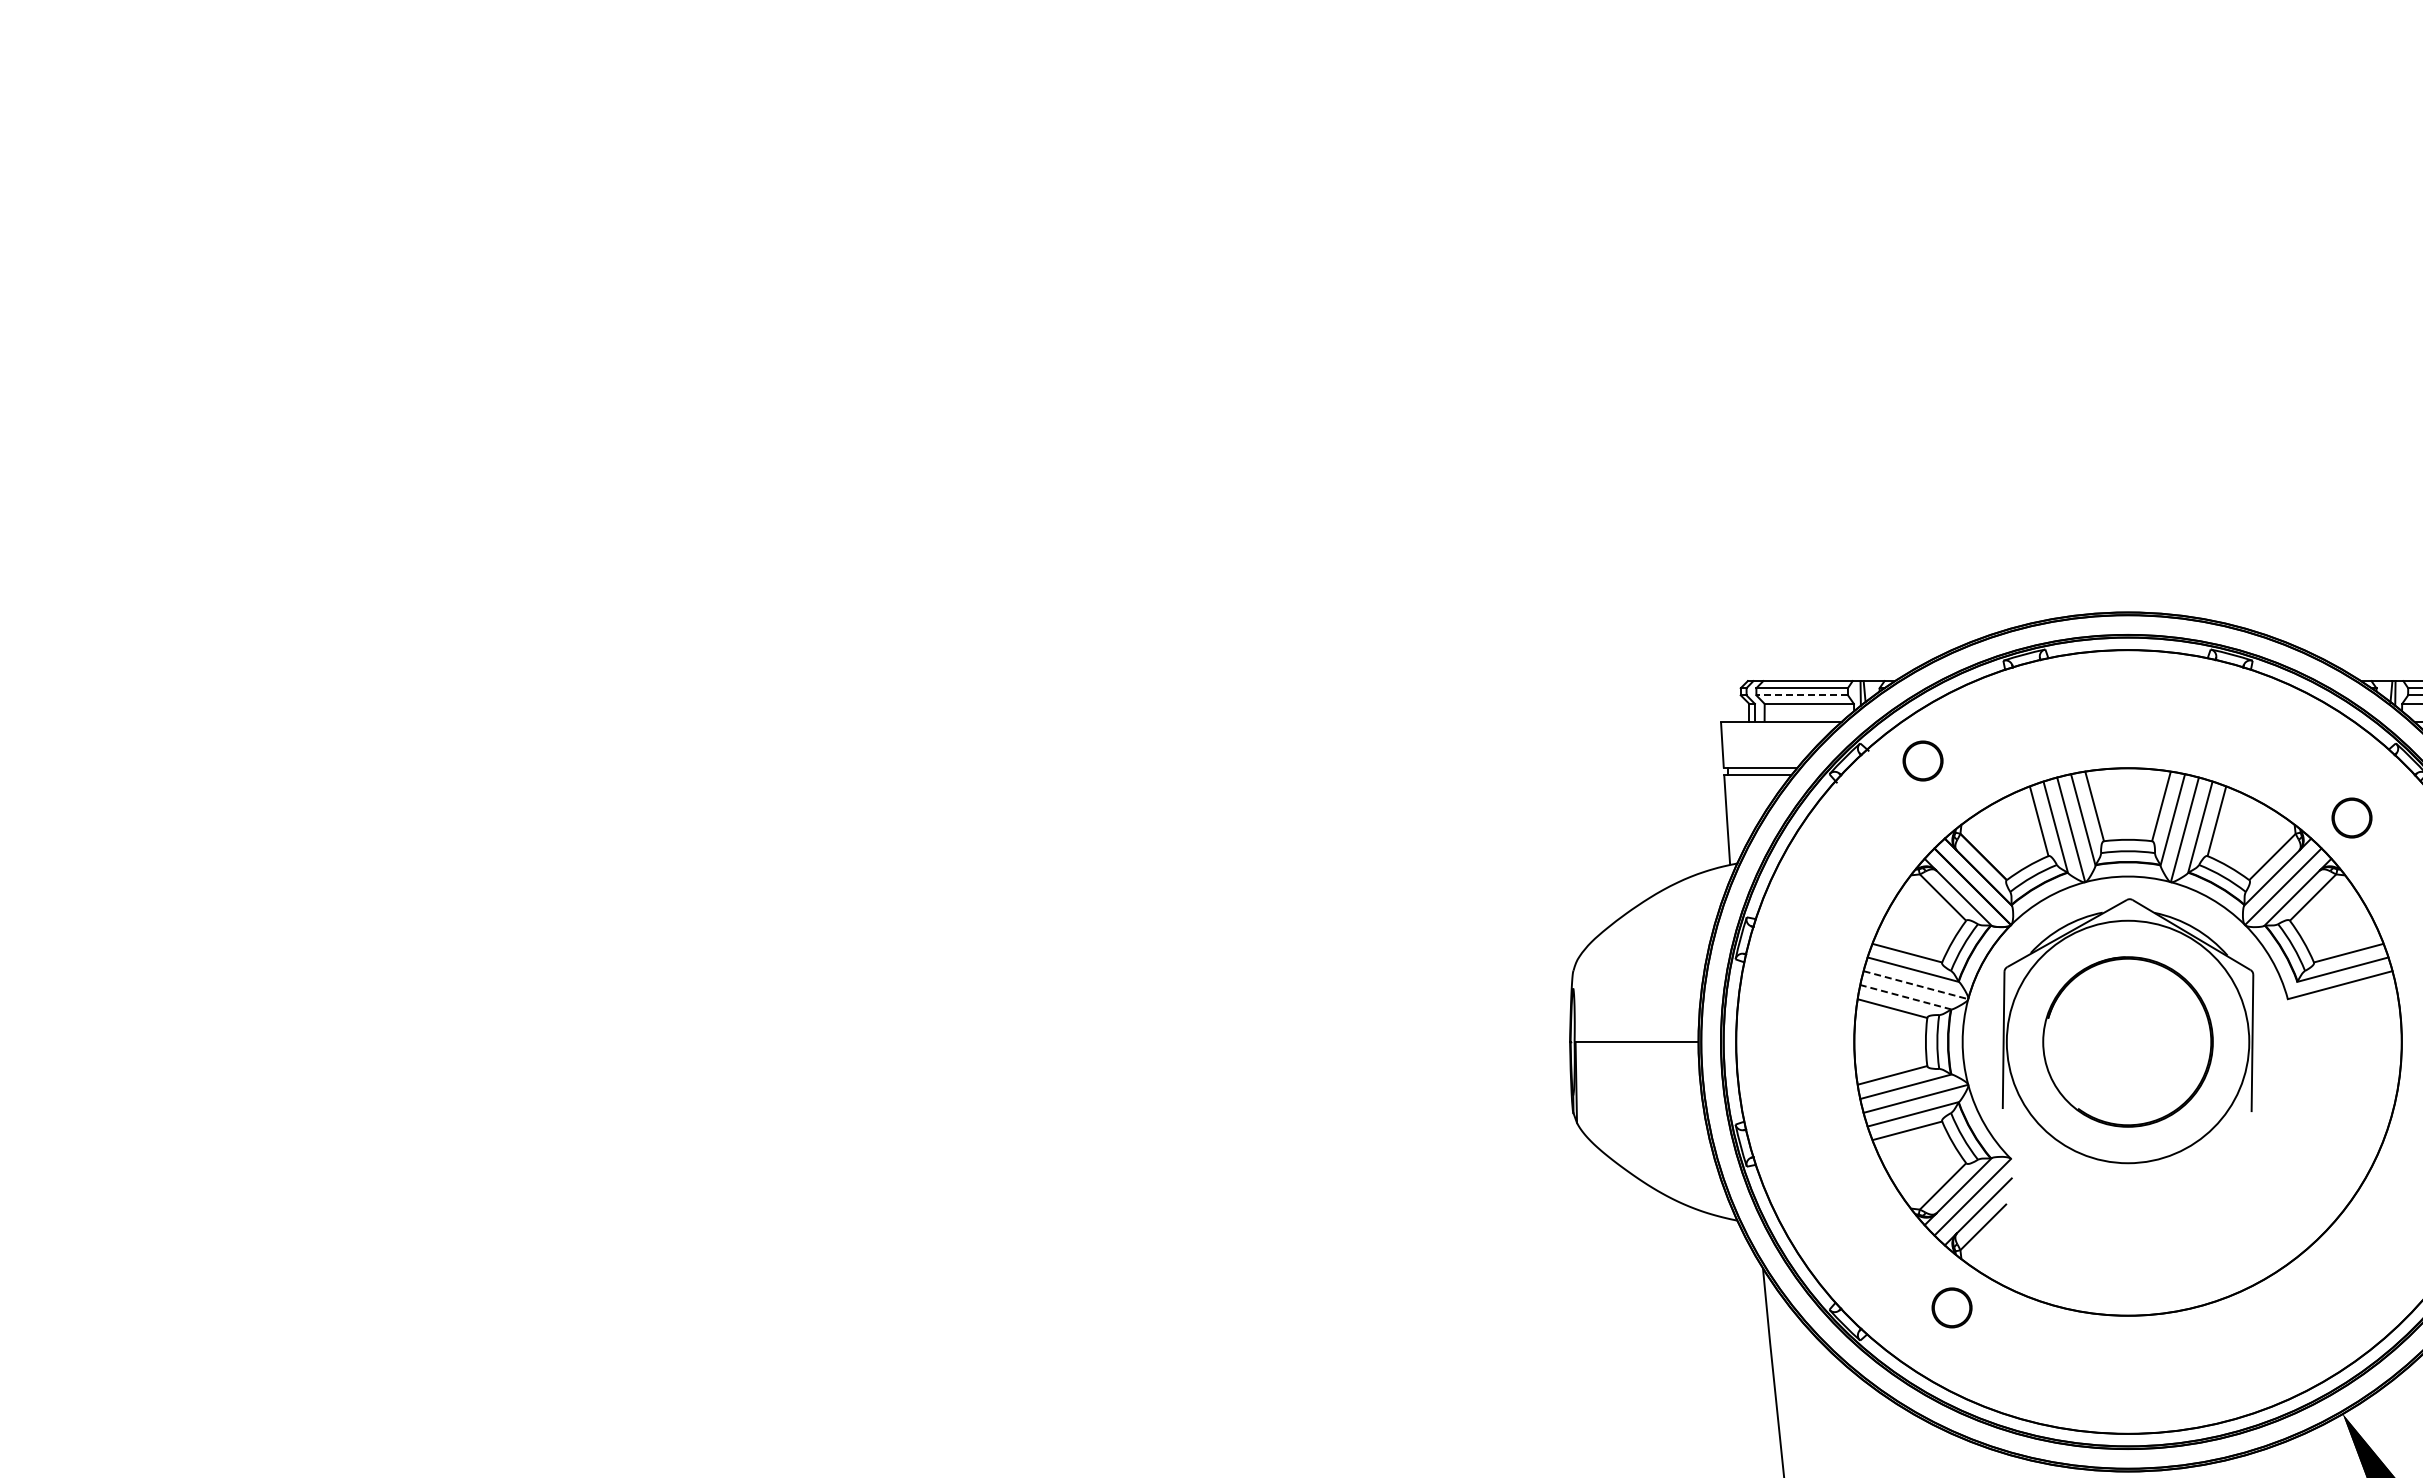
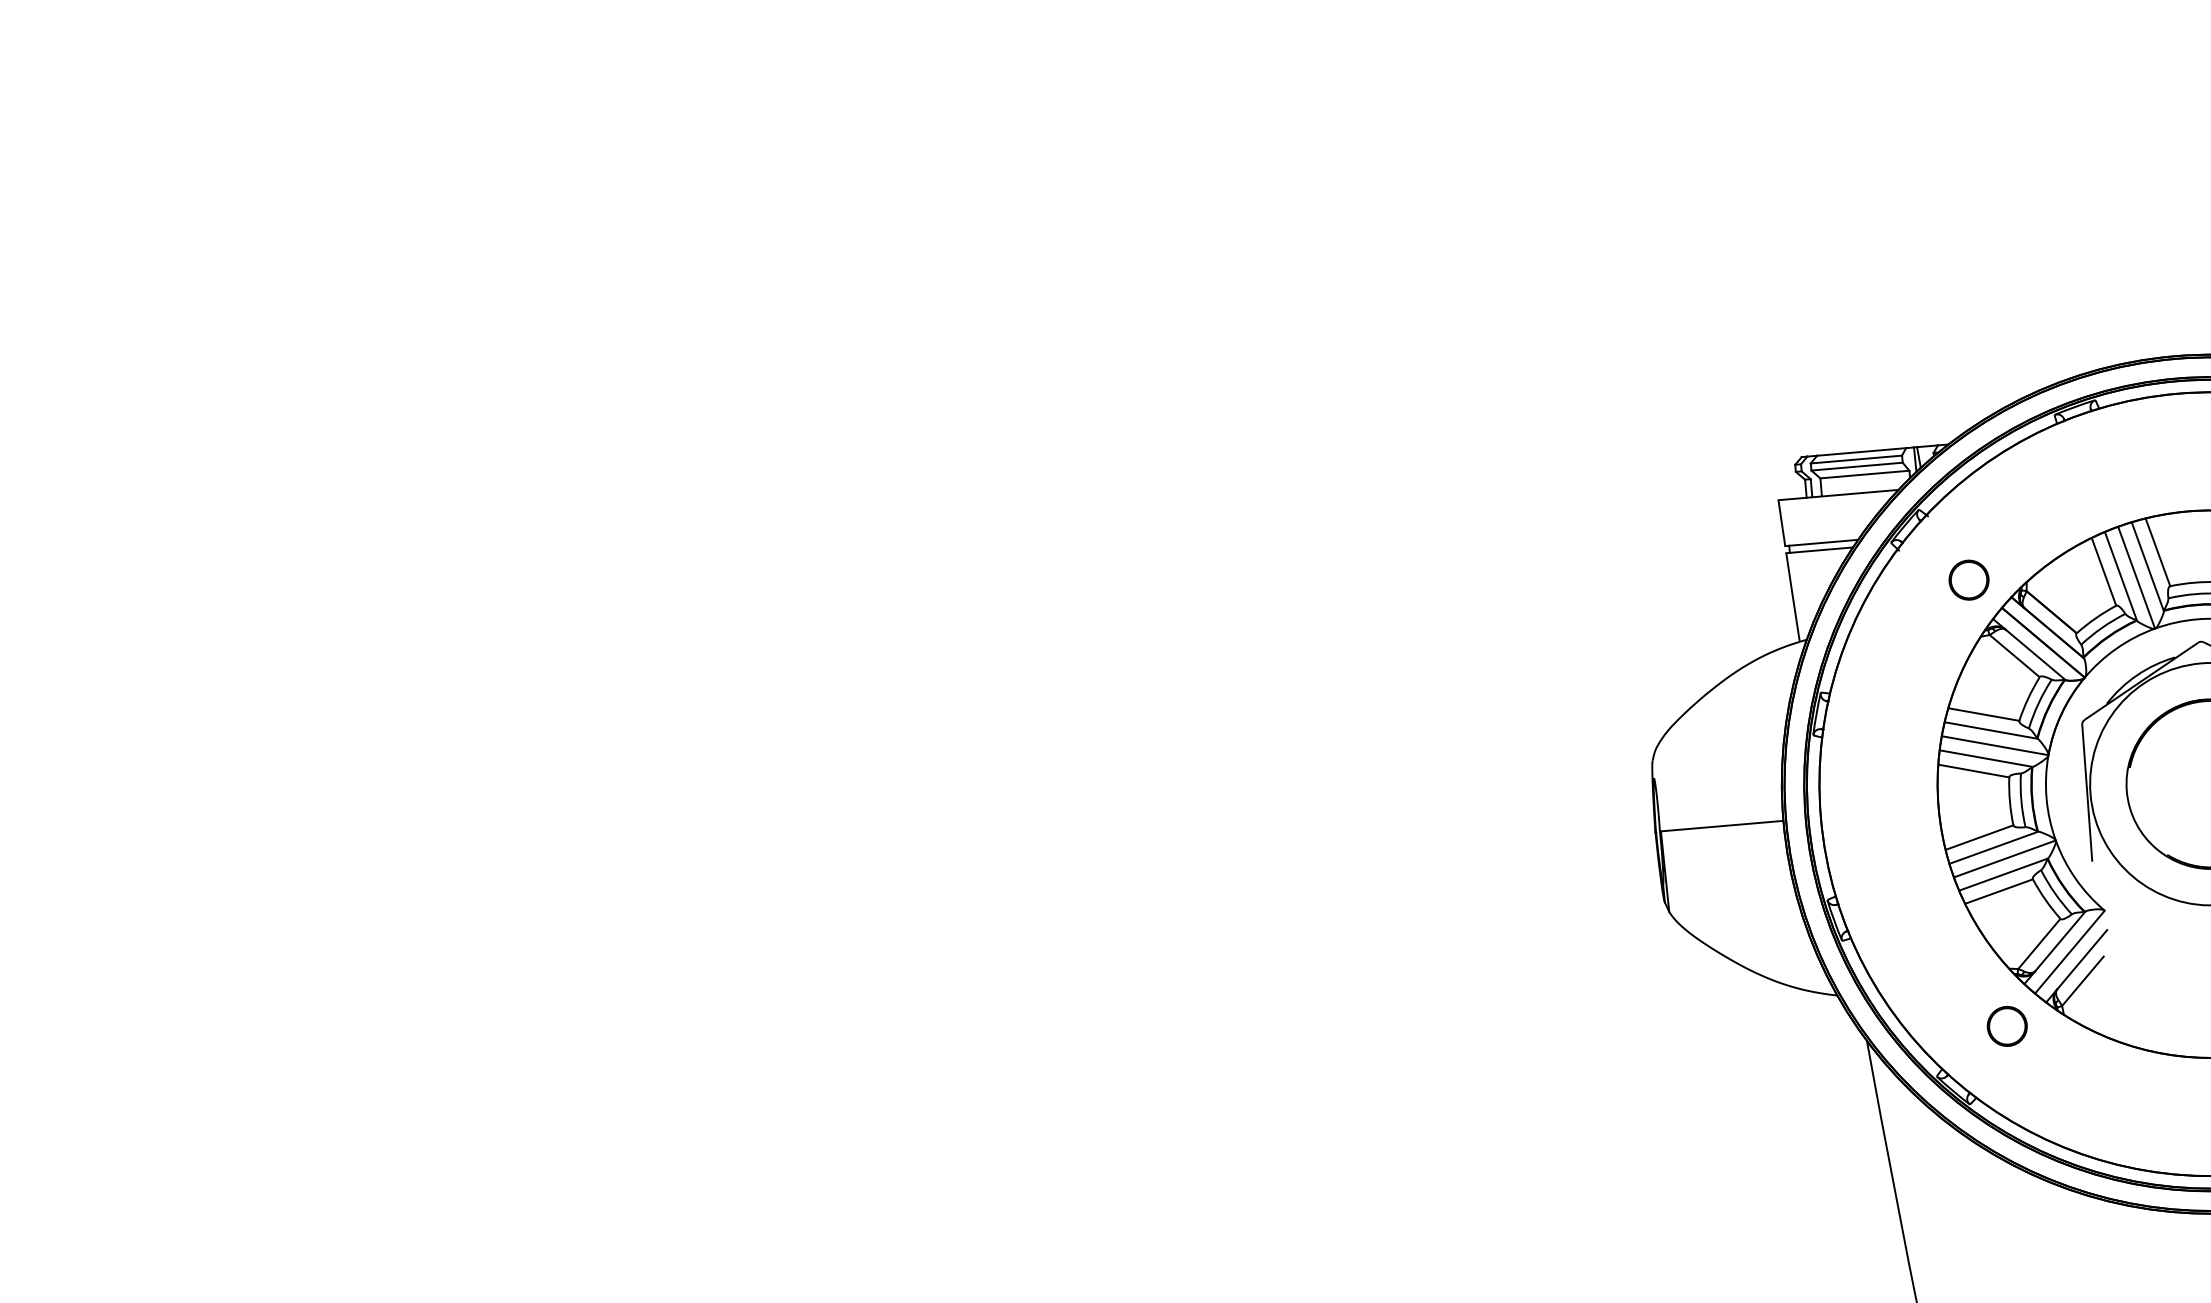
line: (1802, 695) -> (1857, 466), dashed -> solid
circle: (1922, 760) -> (1968, 579), moved
line: (1916, 985) -> (1995, 745), dashed -> solid
line: (1905, 997) -> (1985, 758), dashed -> solid
circle: (1951, 1307) -> (2006, 1026), moved

